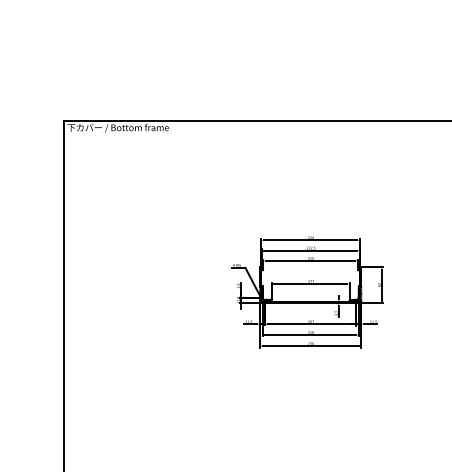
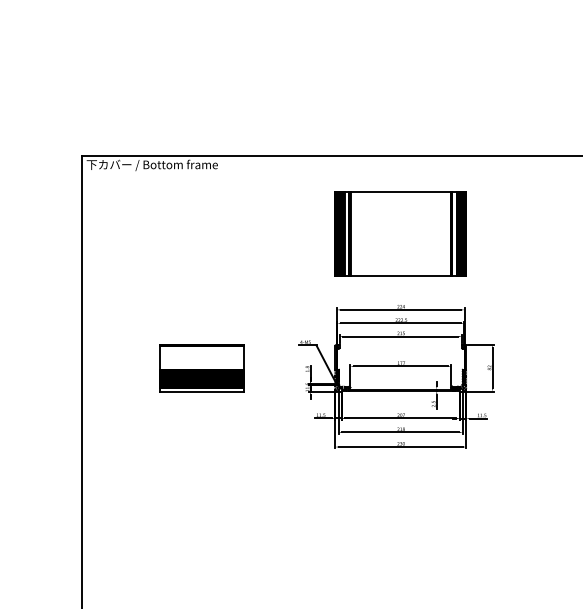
part: (310, 181) -> (400, 234), added
part: (156, 284) -> (201, 367), added

